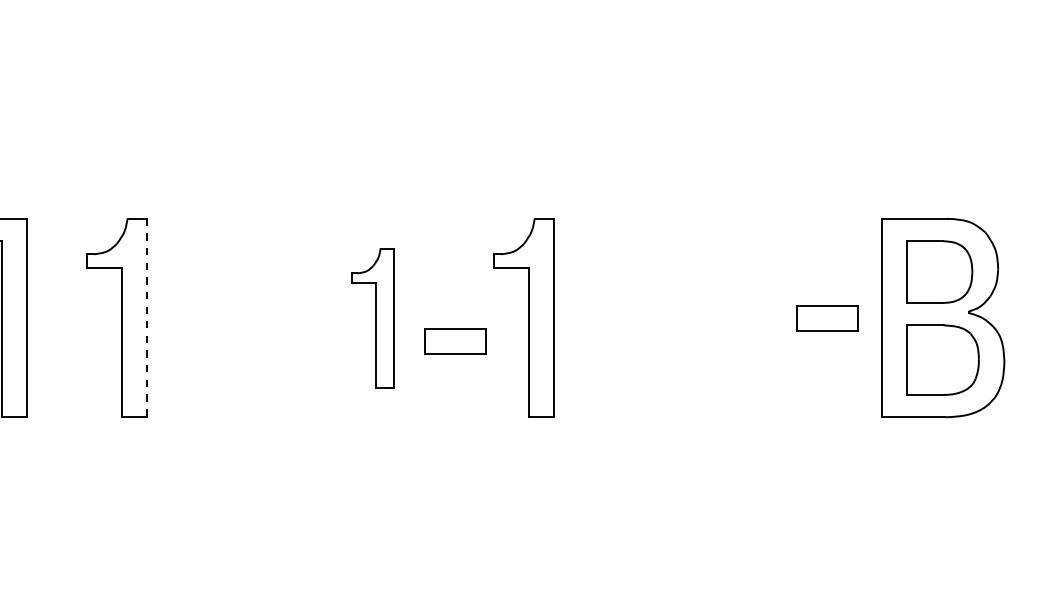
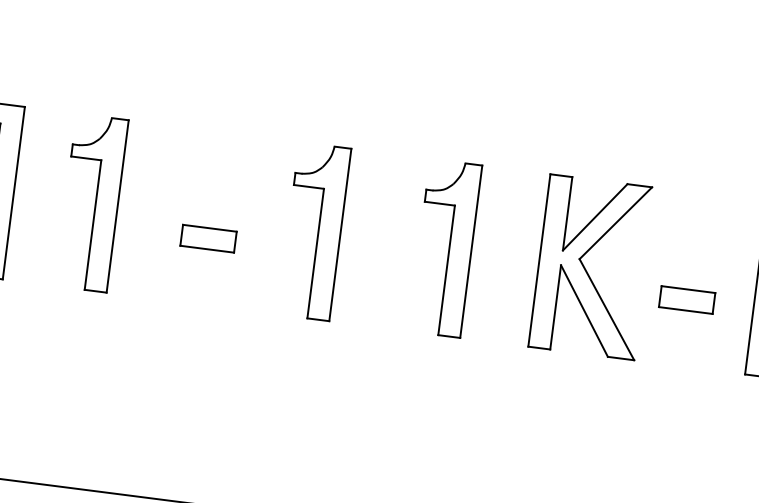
part: (372, 317) -> (313, 231), size x1.43
line: (146, 318) -> (117, 206), dashed -> solid
part: (827, 318) -> (687, 300), moved
part: (687, 322) -> (586, 270), added
part: (455, 341) -> (208, 238), moved

